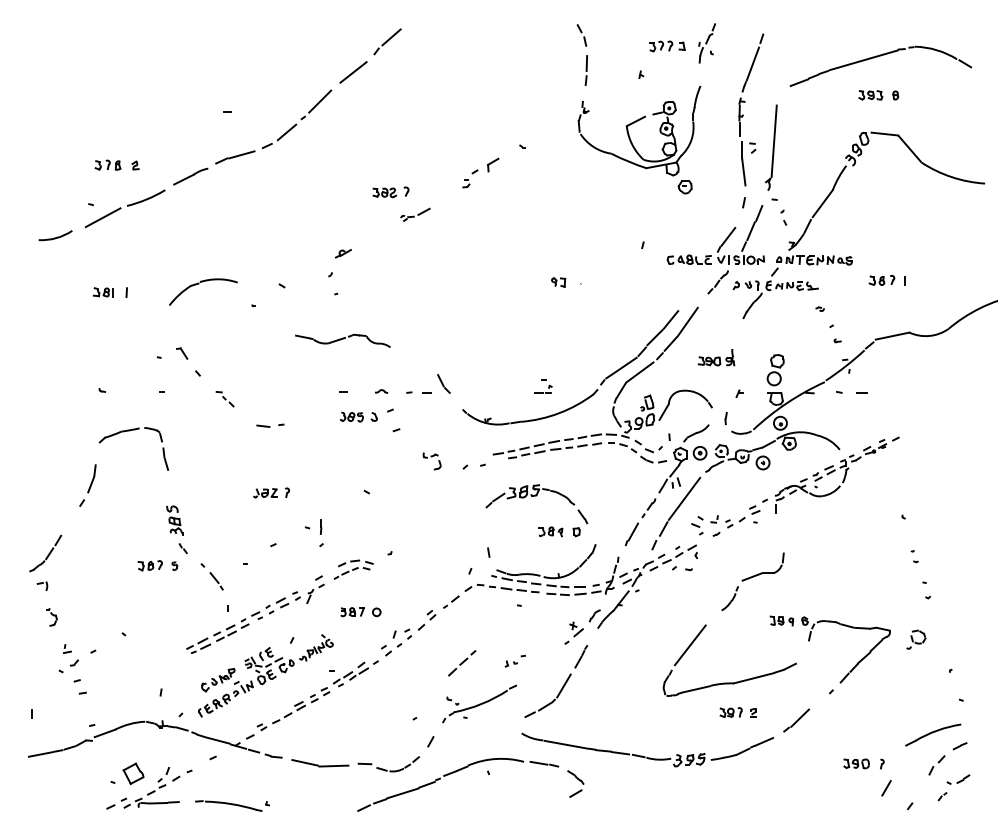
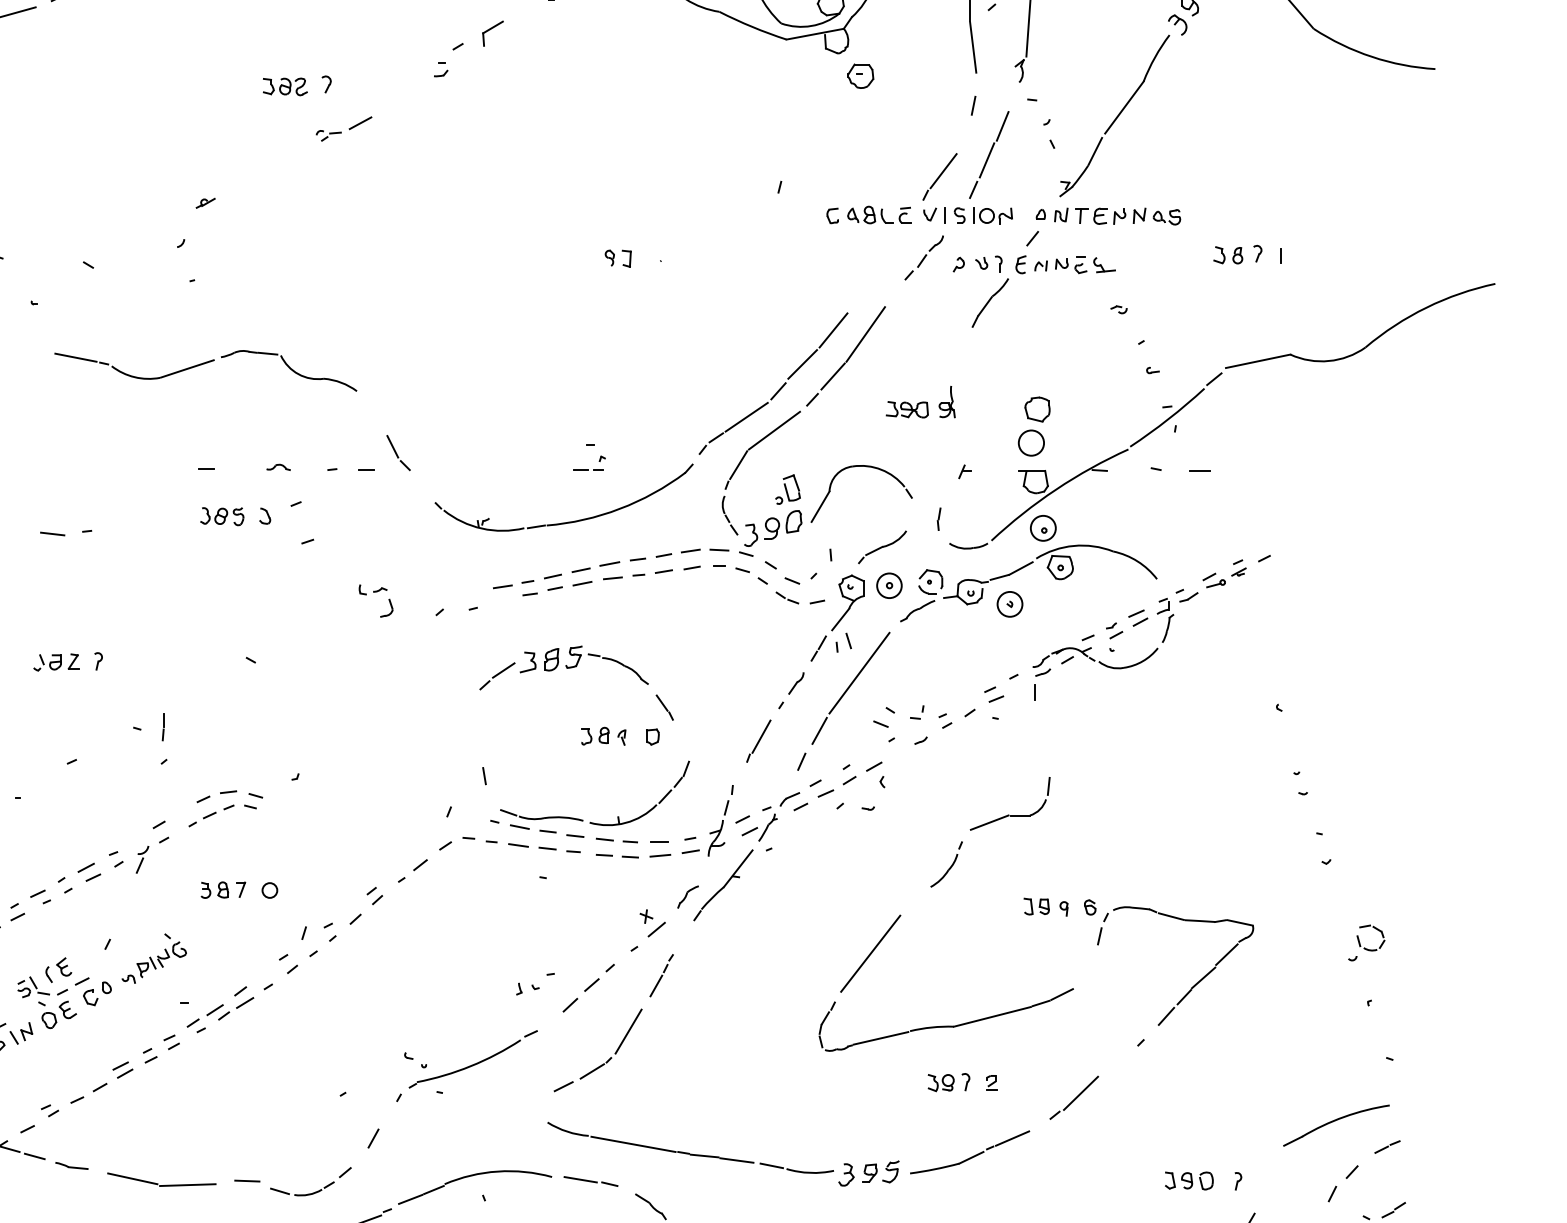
part: (342, 253) -> (204, 203), size x0.62
part: (342, 340) -> (204, 369), size x1.67
part: (916, 639) -> (1367, 942), moved
line: (462, 663) -> (589, 988), moved

